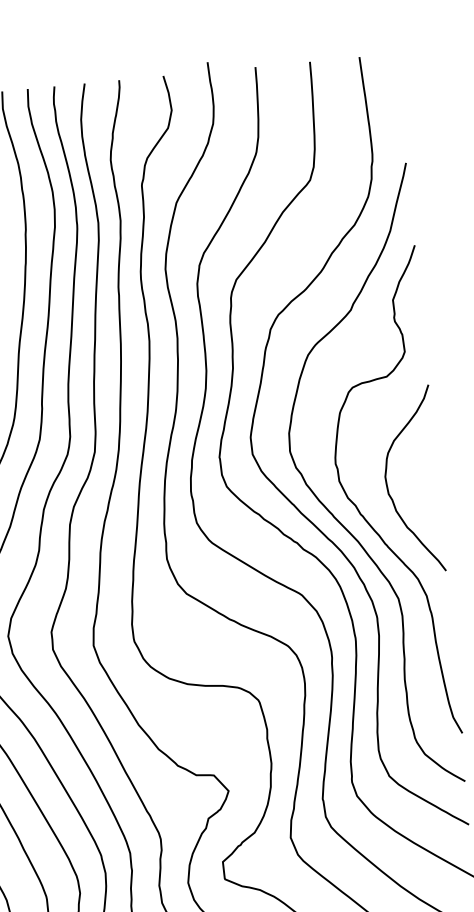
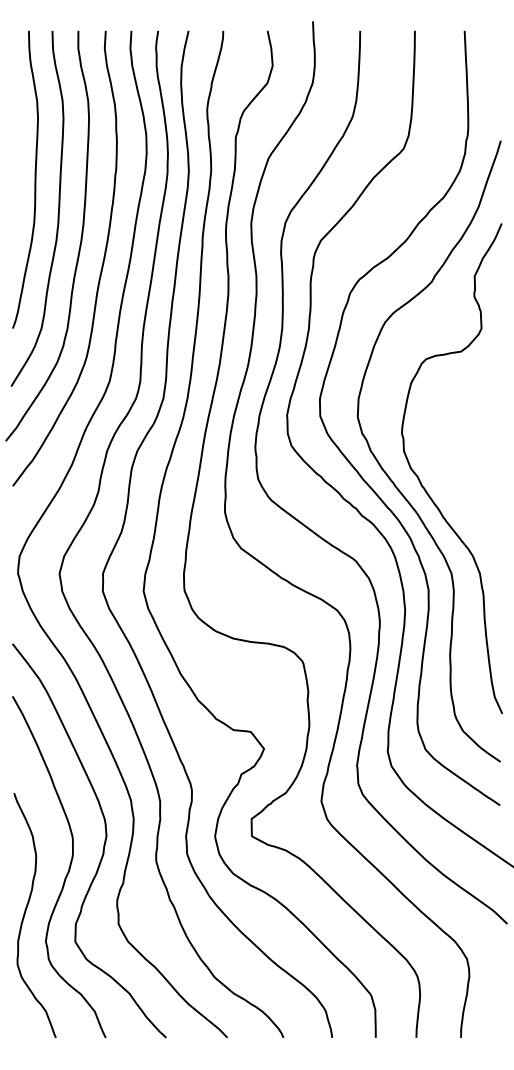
curve: (388, 487) -> (452, 462), removed

